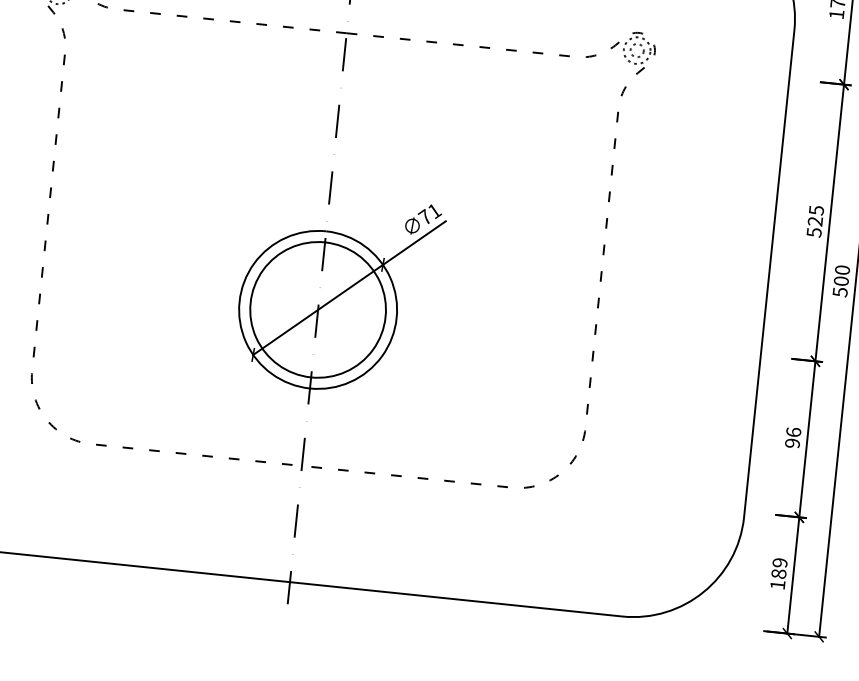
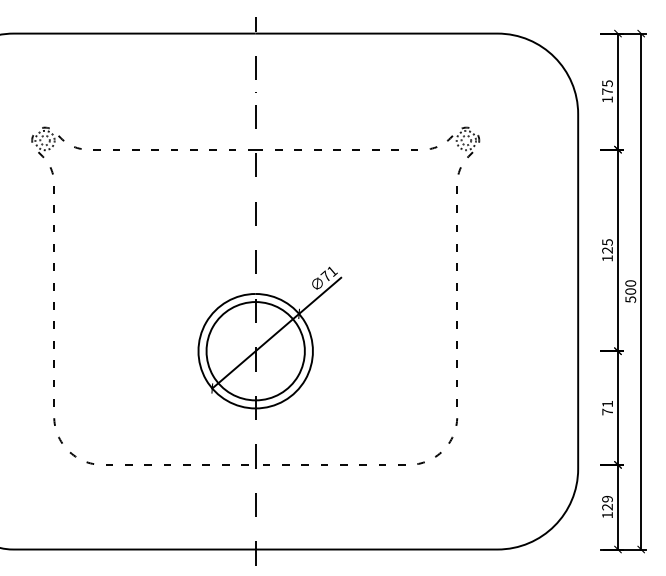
text: (814, 232) -> (607, 258), 525 -> 125
text: (793, 437) -> (607, 407), 96 -> 71
text: (779, 572) -> (607, 506), 189 -> 129

